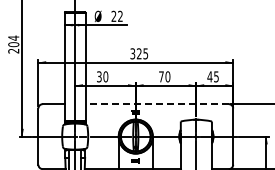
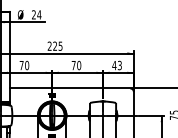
text: (120, 15) -> (39, 14), 22 -> 24
text: (132, 54) -> (49, 46), 325 -> 225
text: (99, 76) -> (21, 65), 30 -> 70
text: (216, 76) -> (119, 65), 45 -> 43
line: (157, 104) -> (70, 88), dashed -> solid

